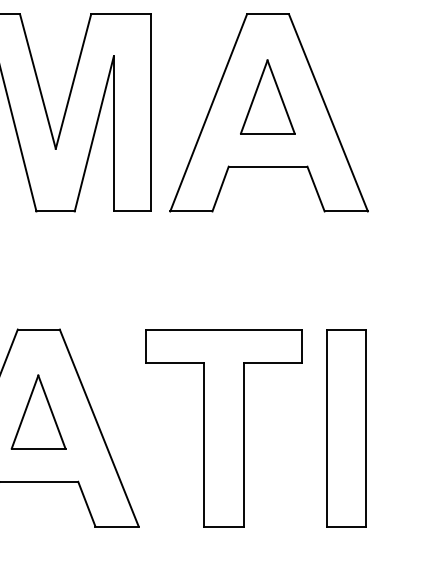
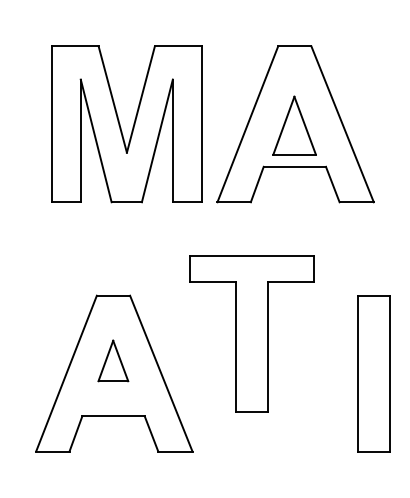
part: (267, 96) -> (294, 125), moved
part: (38, 411) -> (113, 360), size x0.7
part: (223, 427) -> (251, 333), moved
part: (346, 427) -> (373, 373), moved

